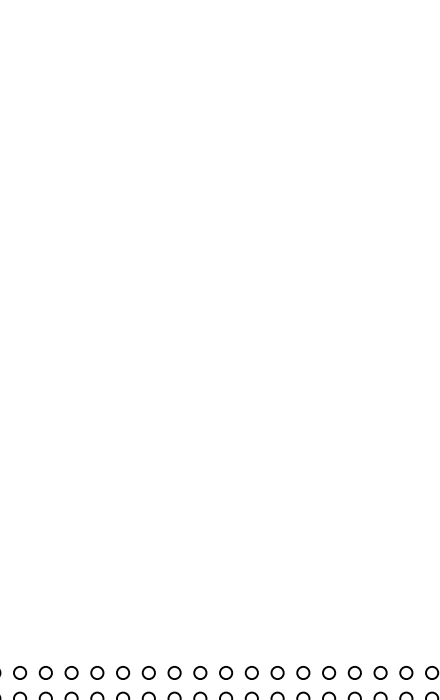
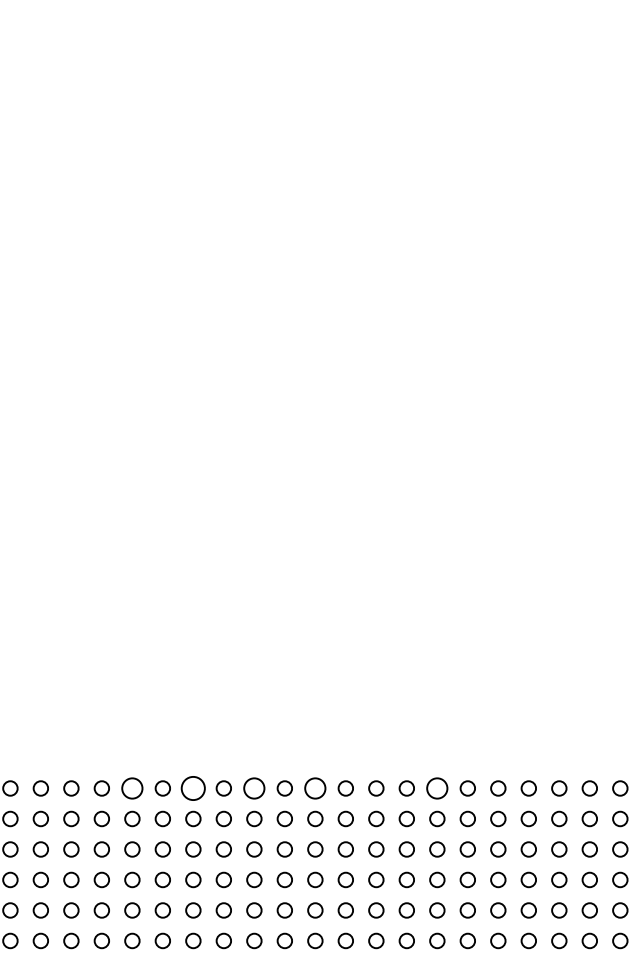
circle: (71, 672) -> (132, 788), size x1.4
circle: (123, 672) -> (193, 788), size x1.6
circle: (174, 672) -> (254, 788), size x1.4
circle: (226, 672) -> (315, 788), size x1.4
circle: (329, 672) -> (437, 788), size x1.4

